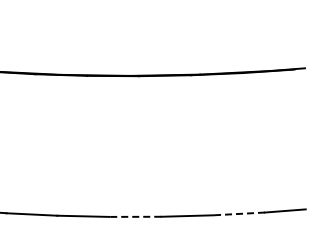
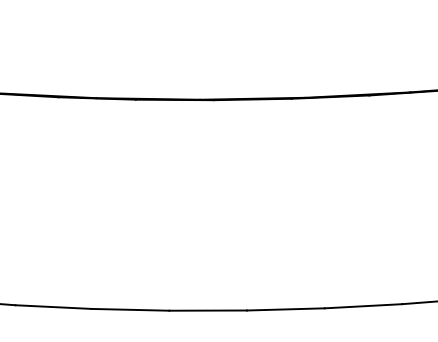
line: (239, 213) -> (364, 305), dashed -> solid
line: (135, 216) -> (208, 310), dashed -> solid

